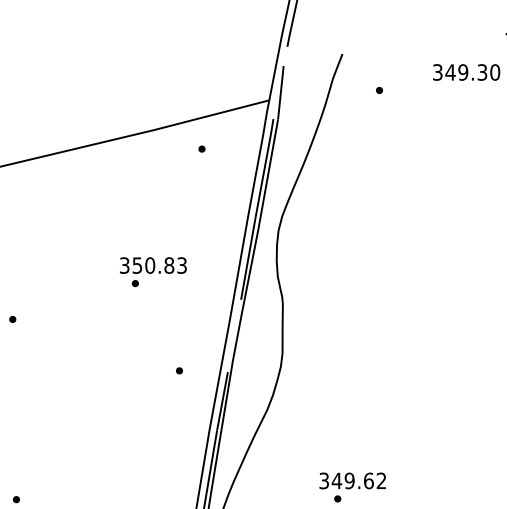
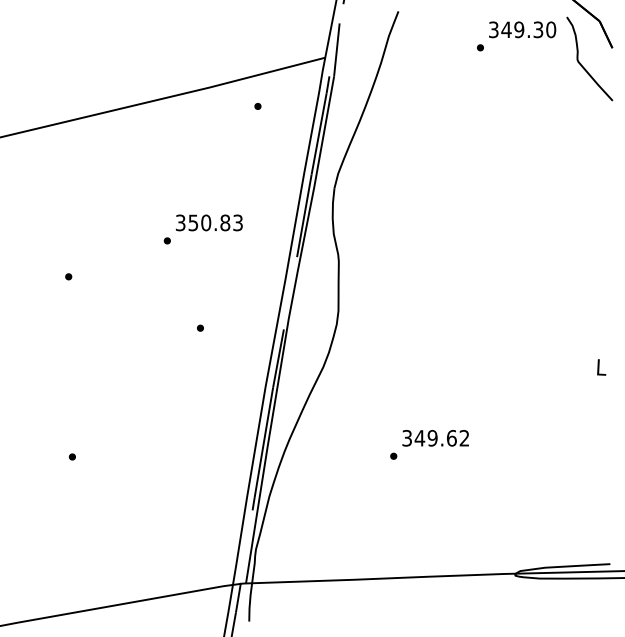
part: (379, 90) -> (480, 47), moved
part: (134, 283) -> (166, 240), moved
part: (179, 370) -> (200, 327), moved
text: (352, 481) -> (435, 438), moved

